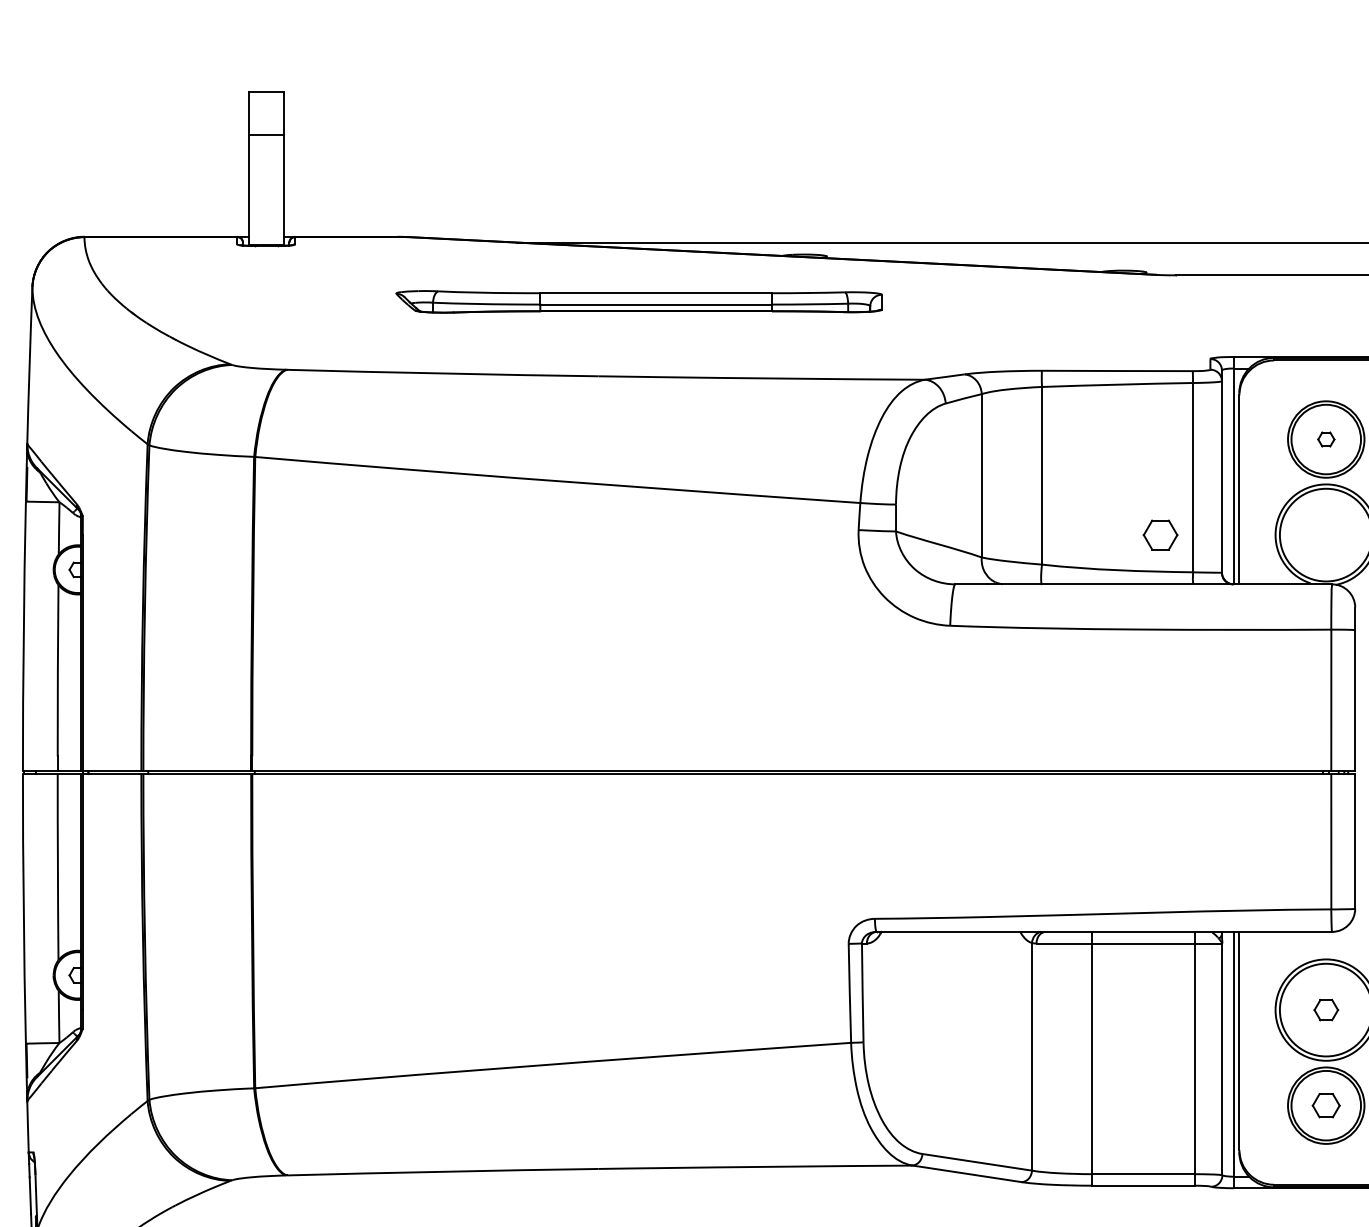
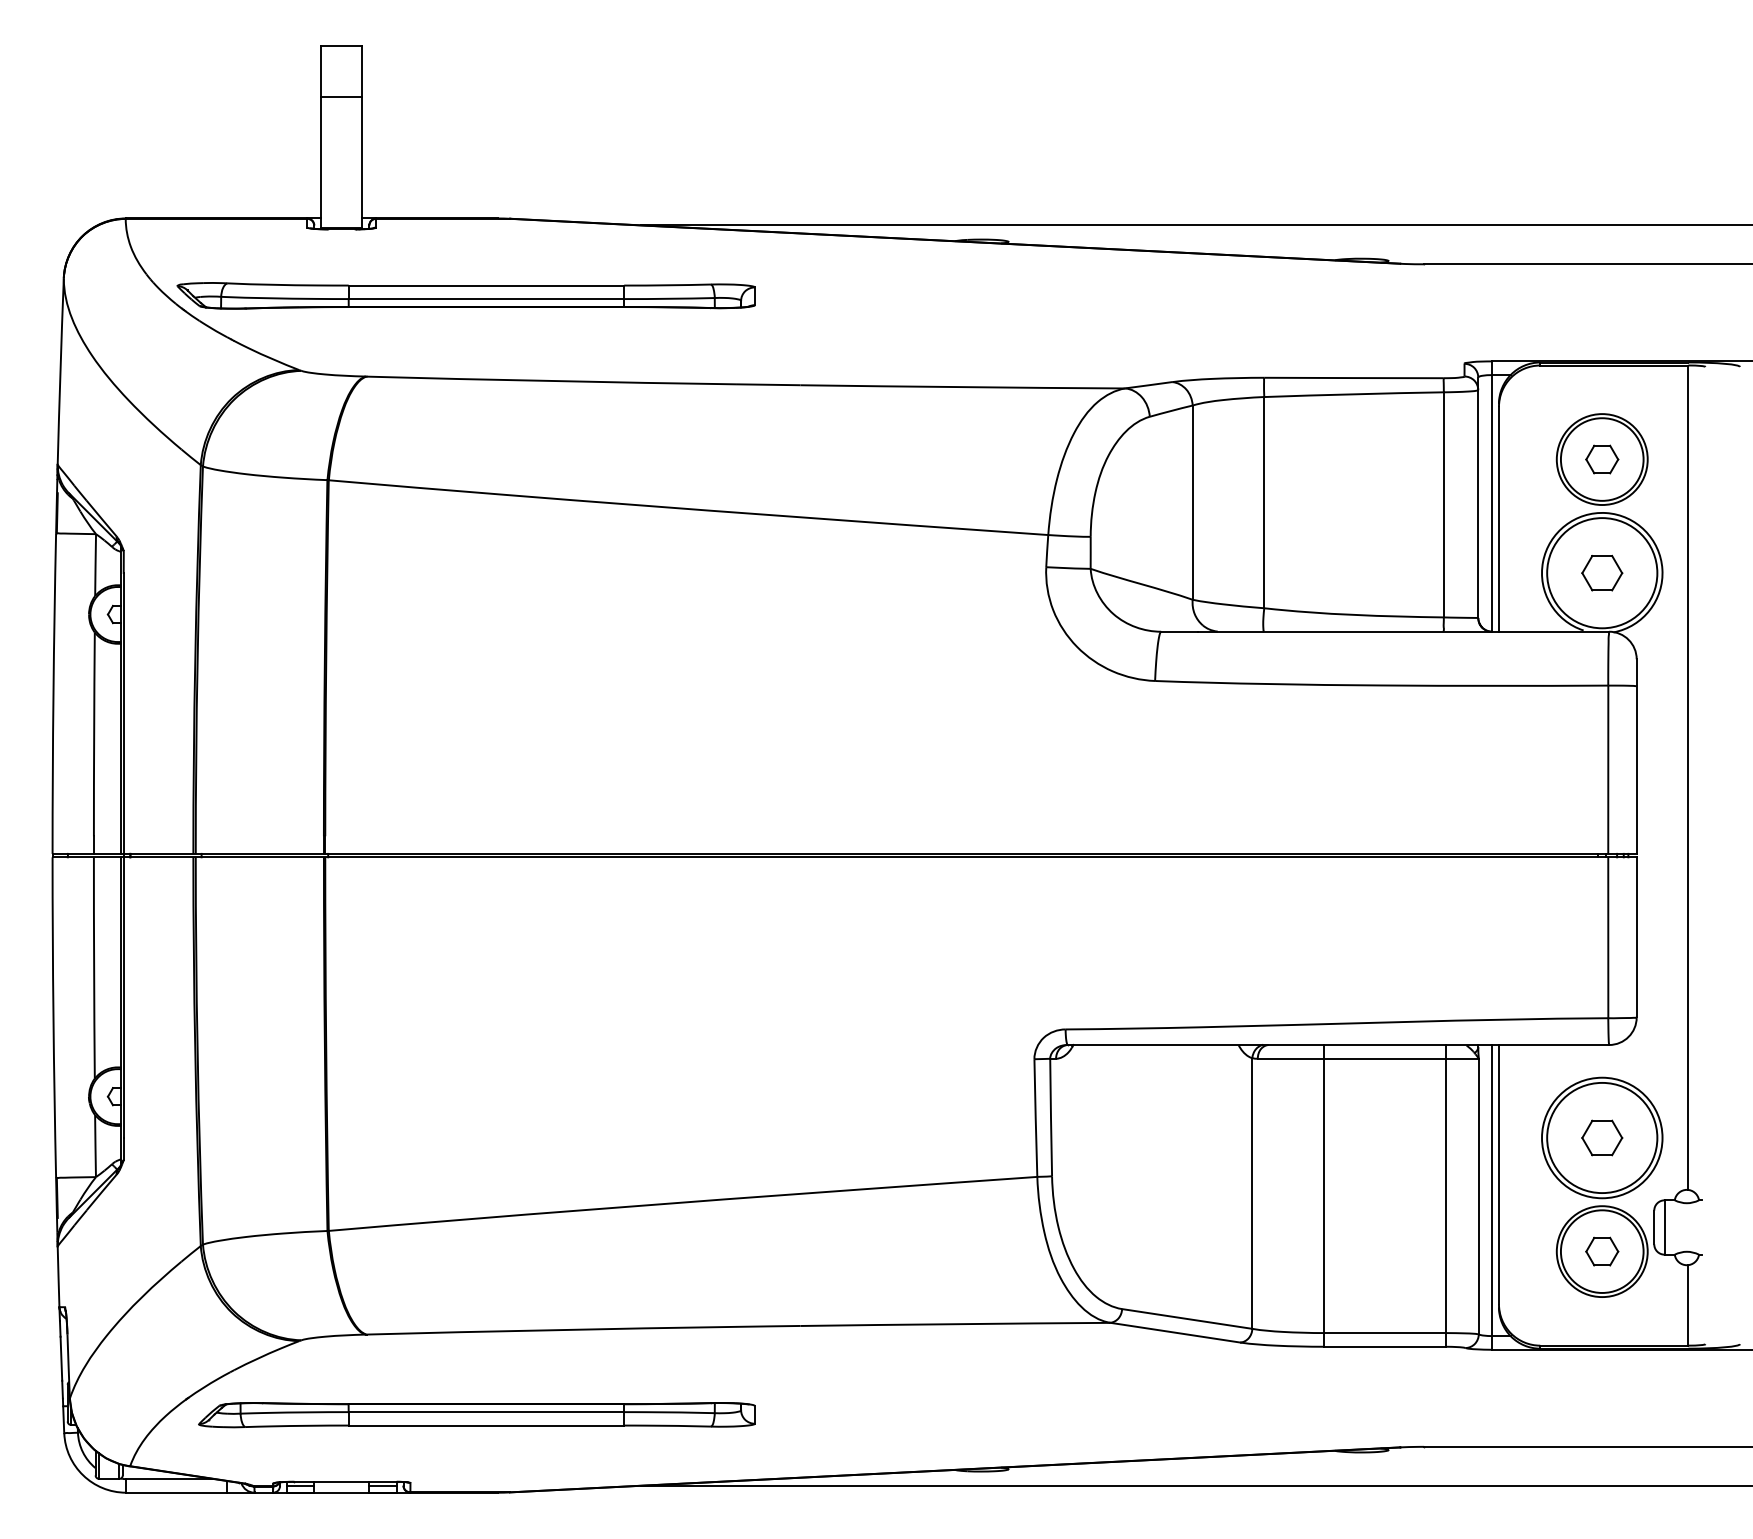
part: (638, 301) -> (465, 295), moved
part: (1326, 439) -> (1602, 459), size x1.67
part: (1160, 534) -> (1602, 572), moved
part: (1326, 1009) -> (1602, 1137), size x1.43

